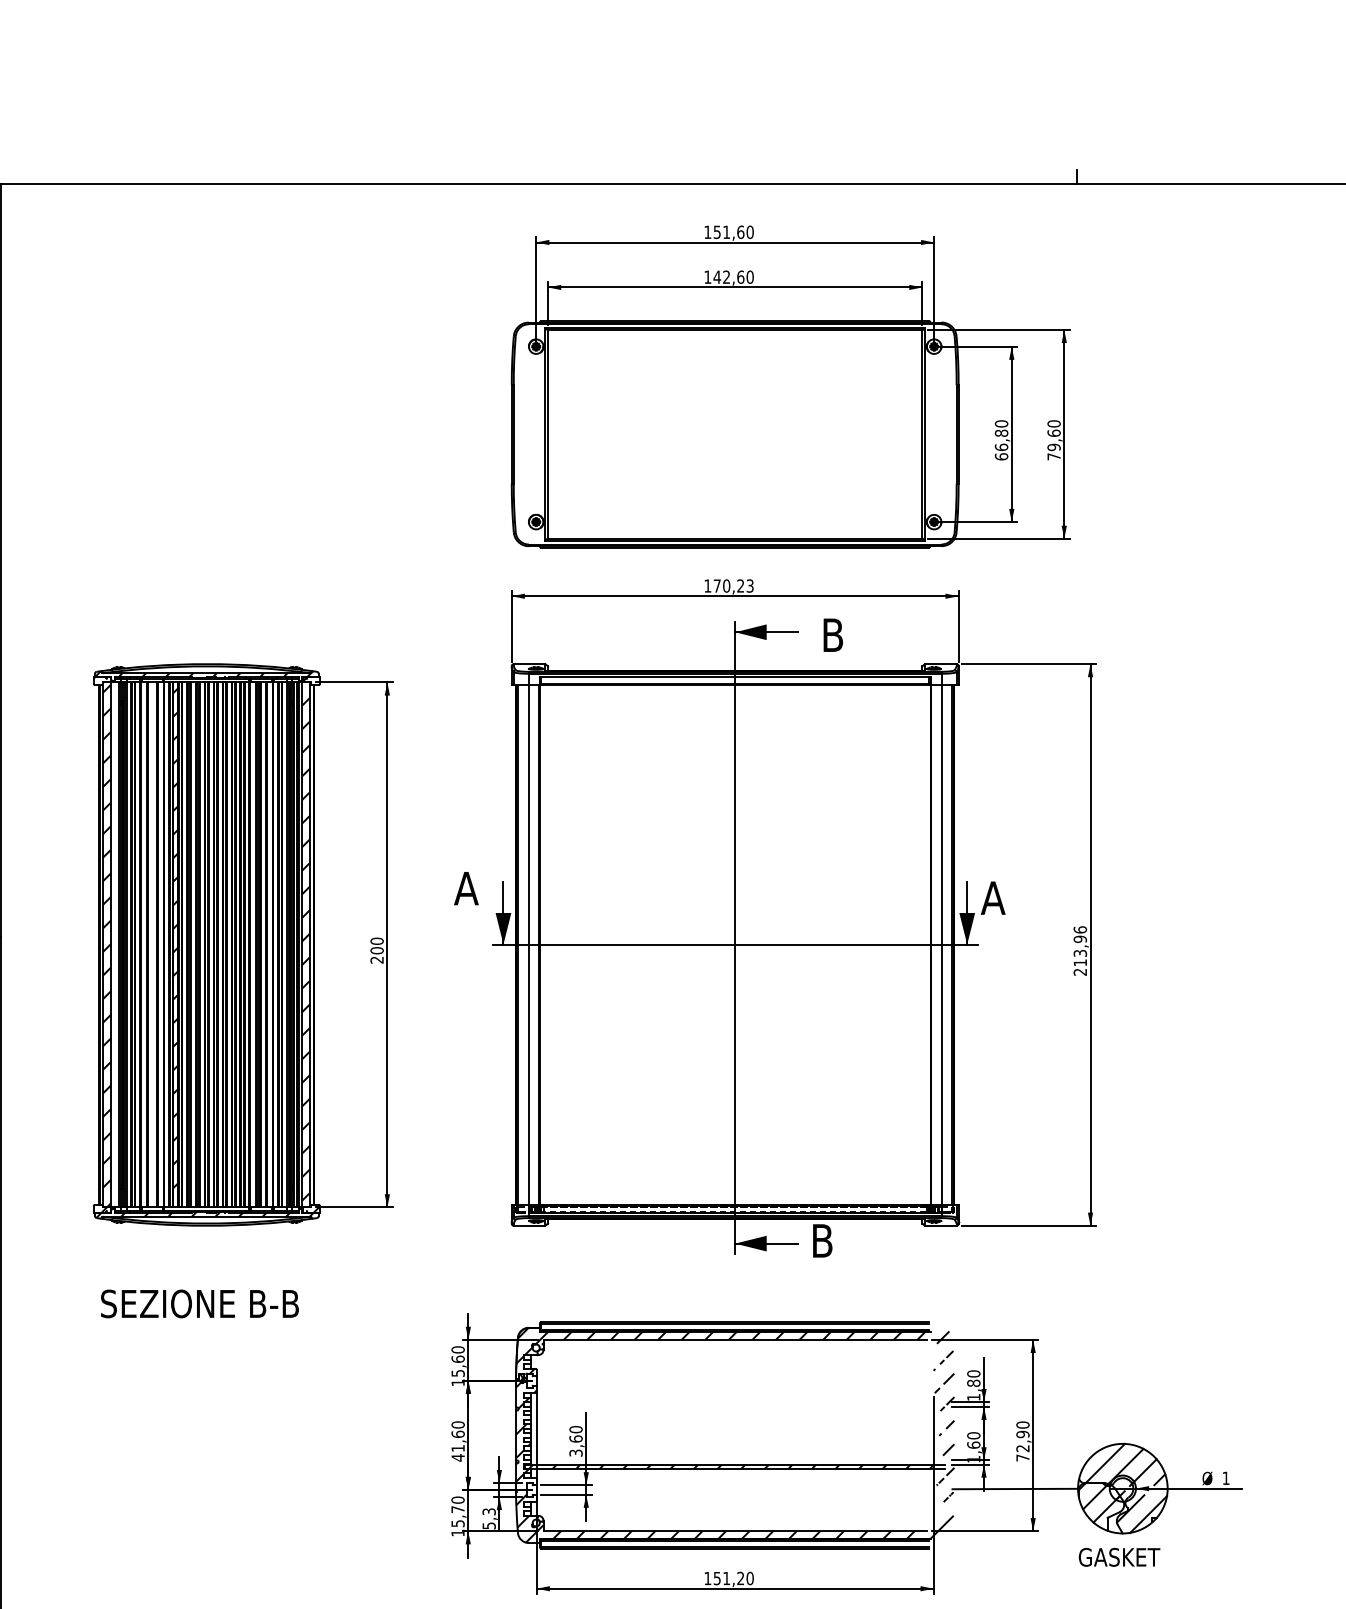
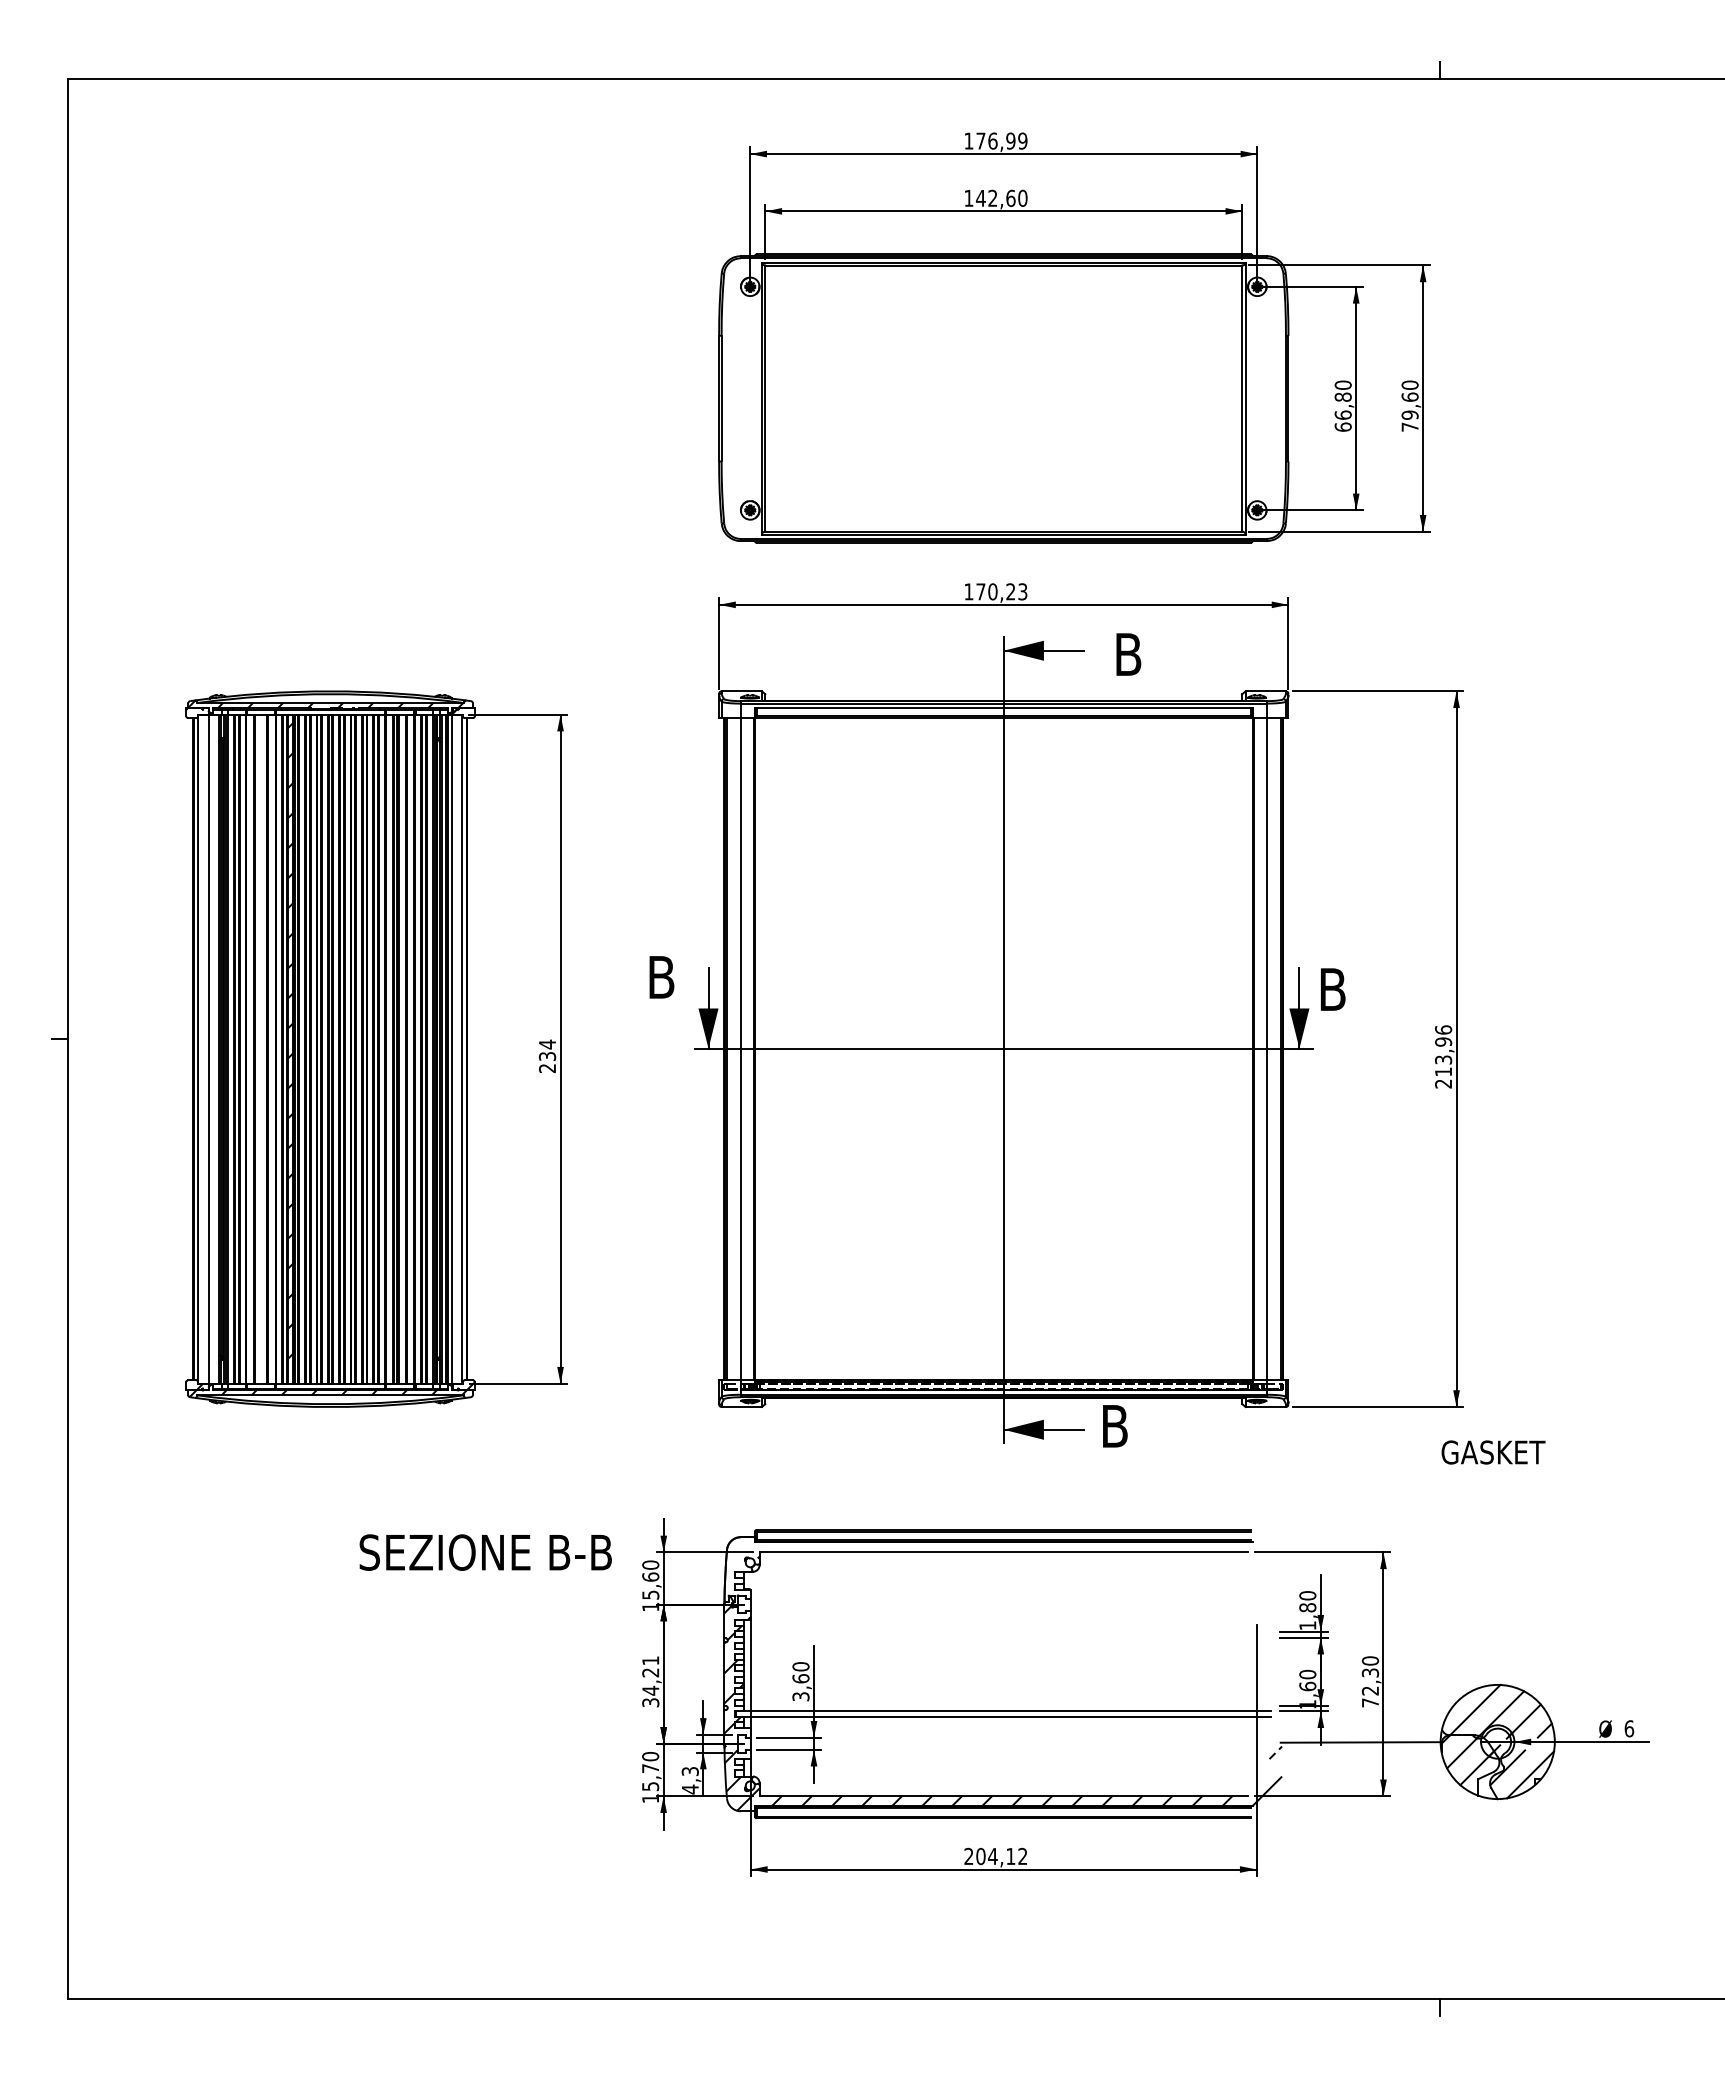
text: (733, 231) -> (1001, 140), 151,60 -> 176,99
text: (466, 888) -> (661, 977), A -> B
text: (993, 898) -> (1332, 989), A -> B
hatch: (107, 945) -> (203, 1050), removed
text: (377, 945) -> (547, 1050), 200 -> 234
hatch: (306, 949) -> (457, 1054), removed
text: (199, 1303) -> (485, 1552), moved
hatch: (734, 1412) -> (1003, 1644), removed
text: (1022, 1434) -> (1370, 1672), 72,90 -> 72,30
text: (457, 1441) -> (650, 1681), 41,60 -> 34,21
hatch: (731, 1466) -> (998, 1713), removed
text: (1226, 1478) -> (1629, 1728), 1 -> 6
text: (489, 1525) -> (690, 1789), 5,3 -> 4,3
text: (1119, 1557) -> (1493, 1452), moved
text: (728, 1578) -> (995, 1856), 151,20 -> 204,12

